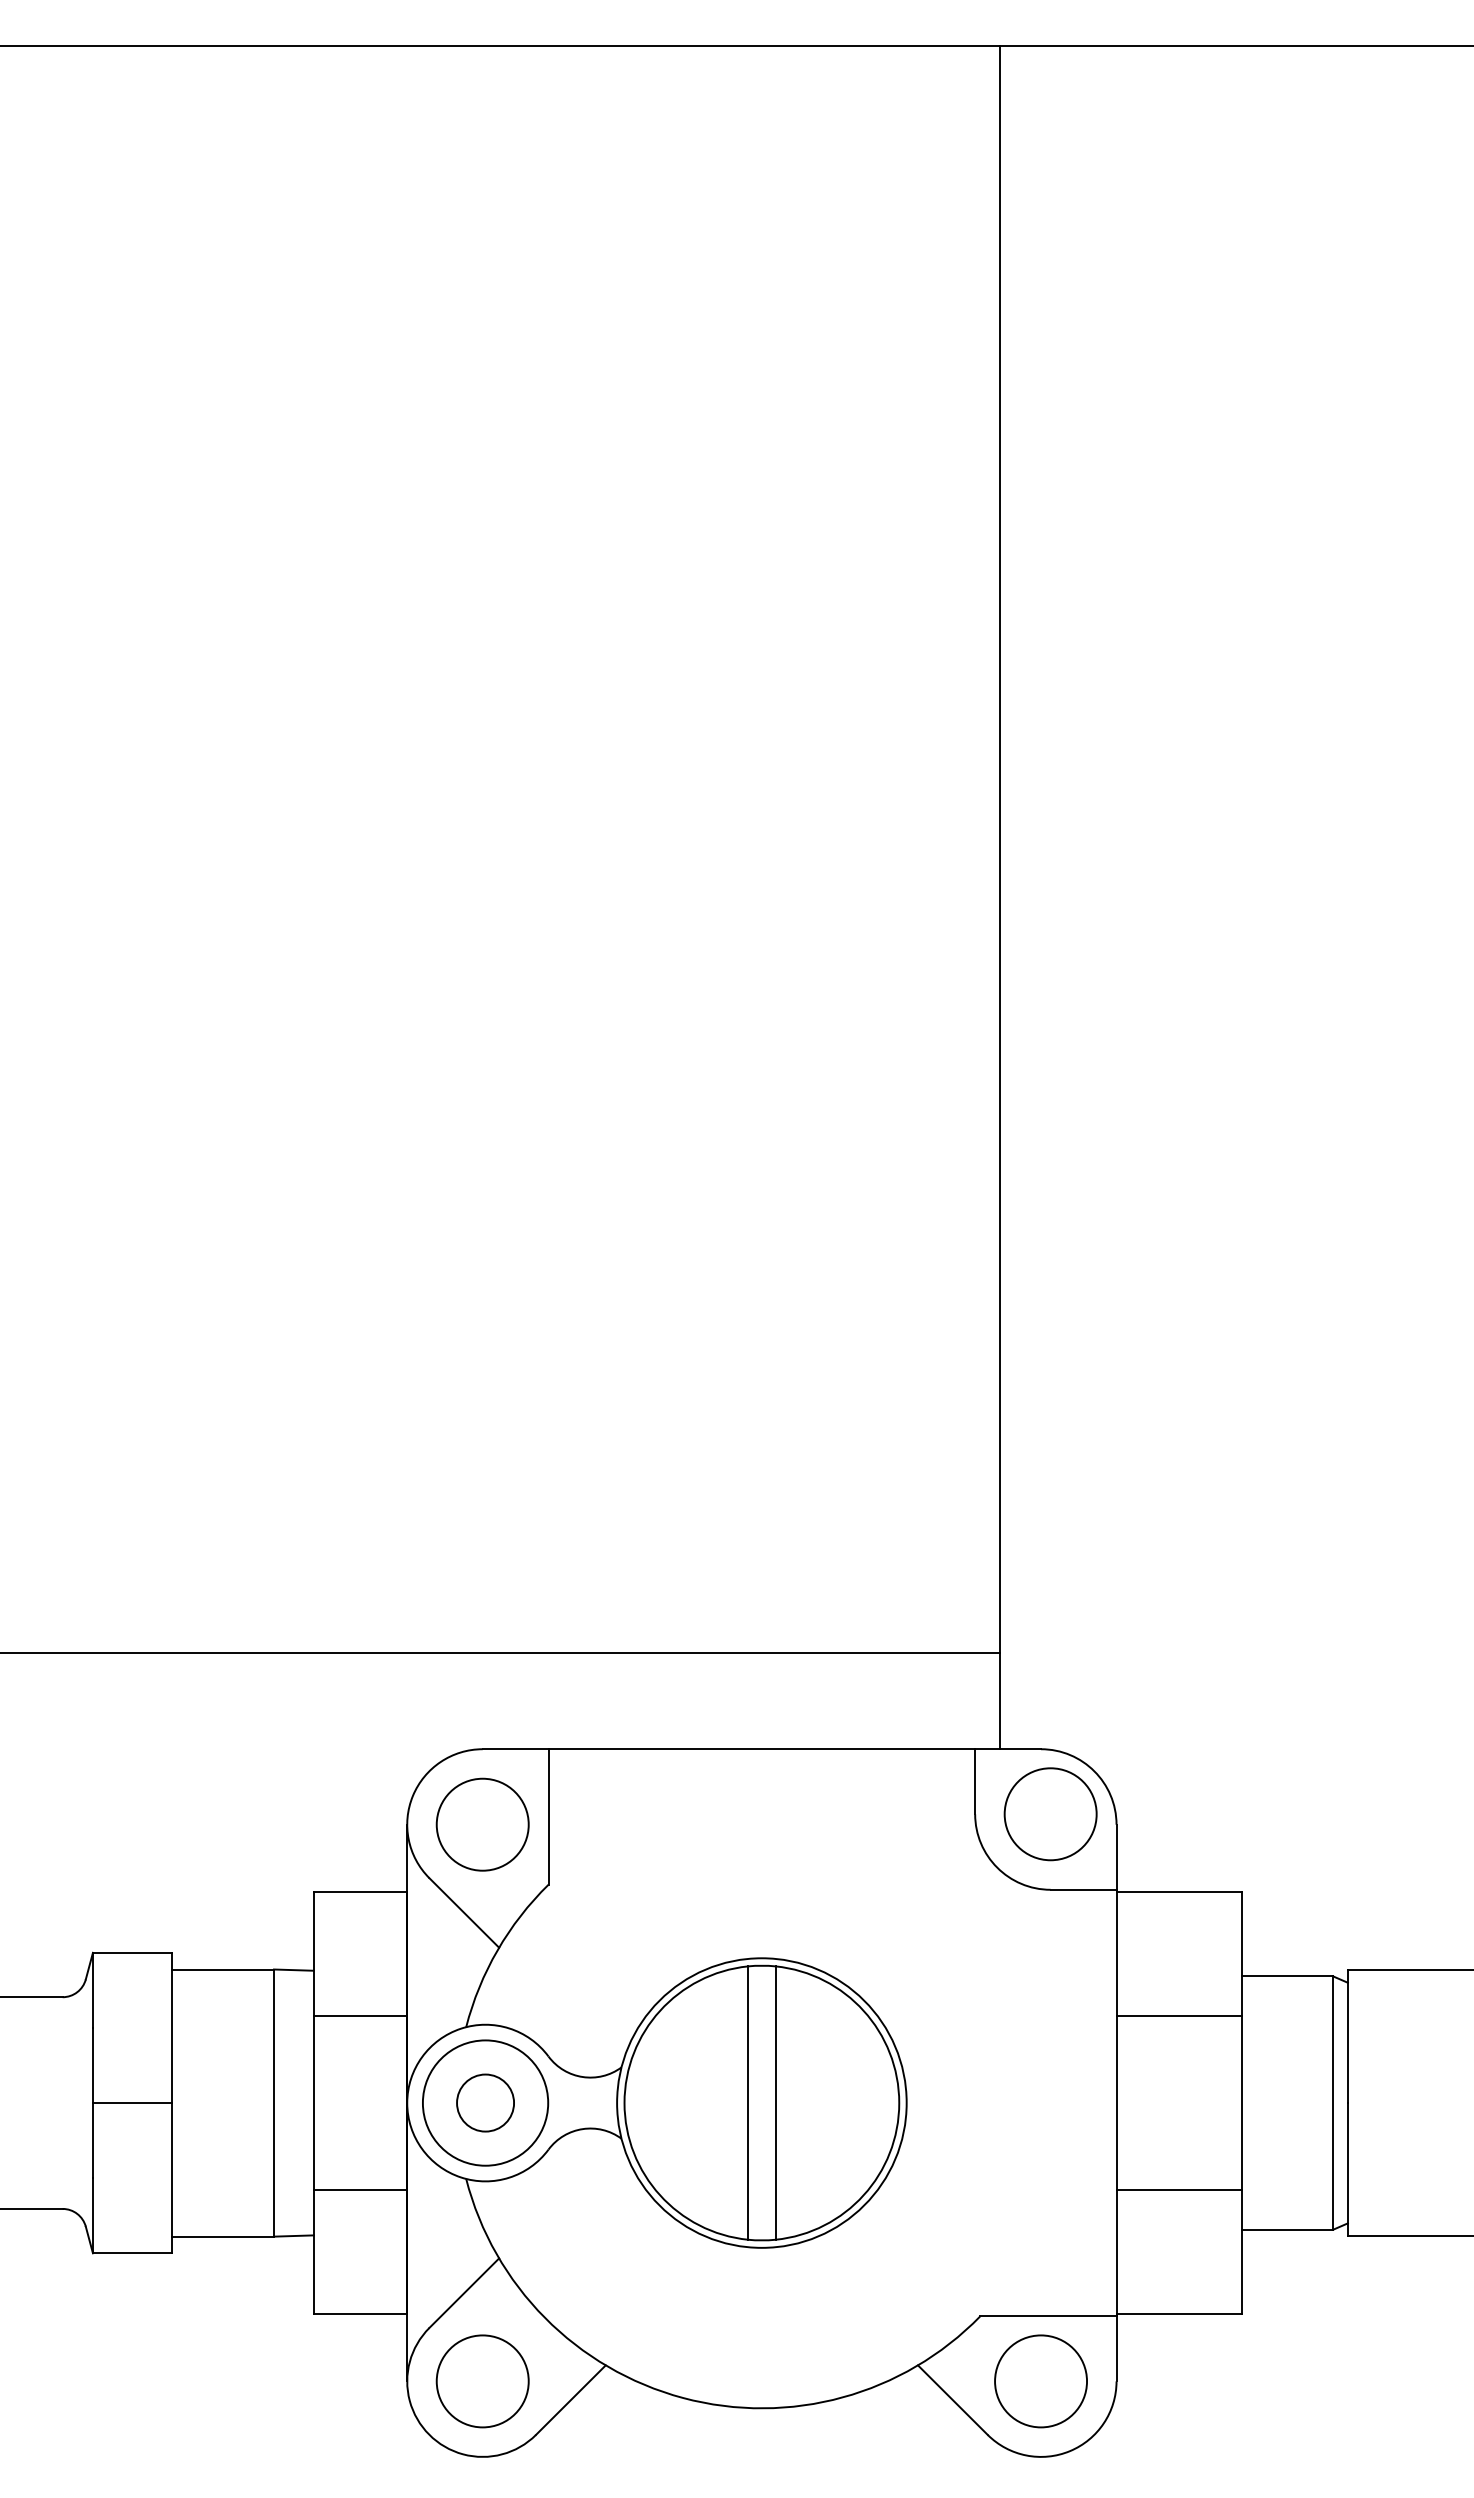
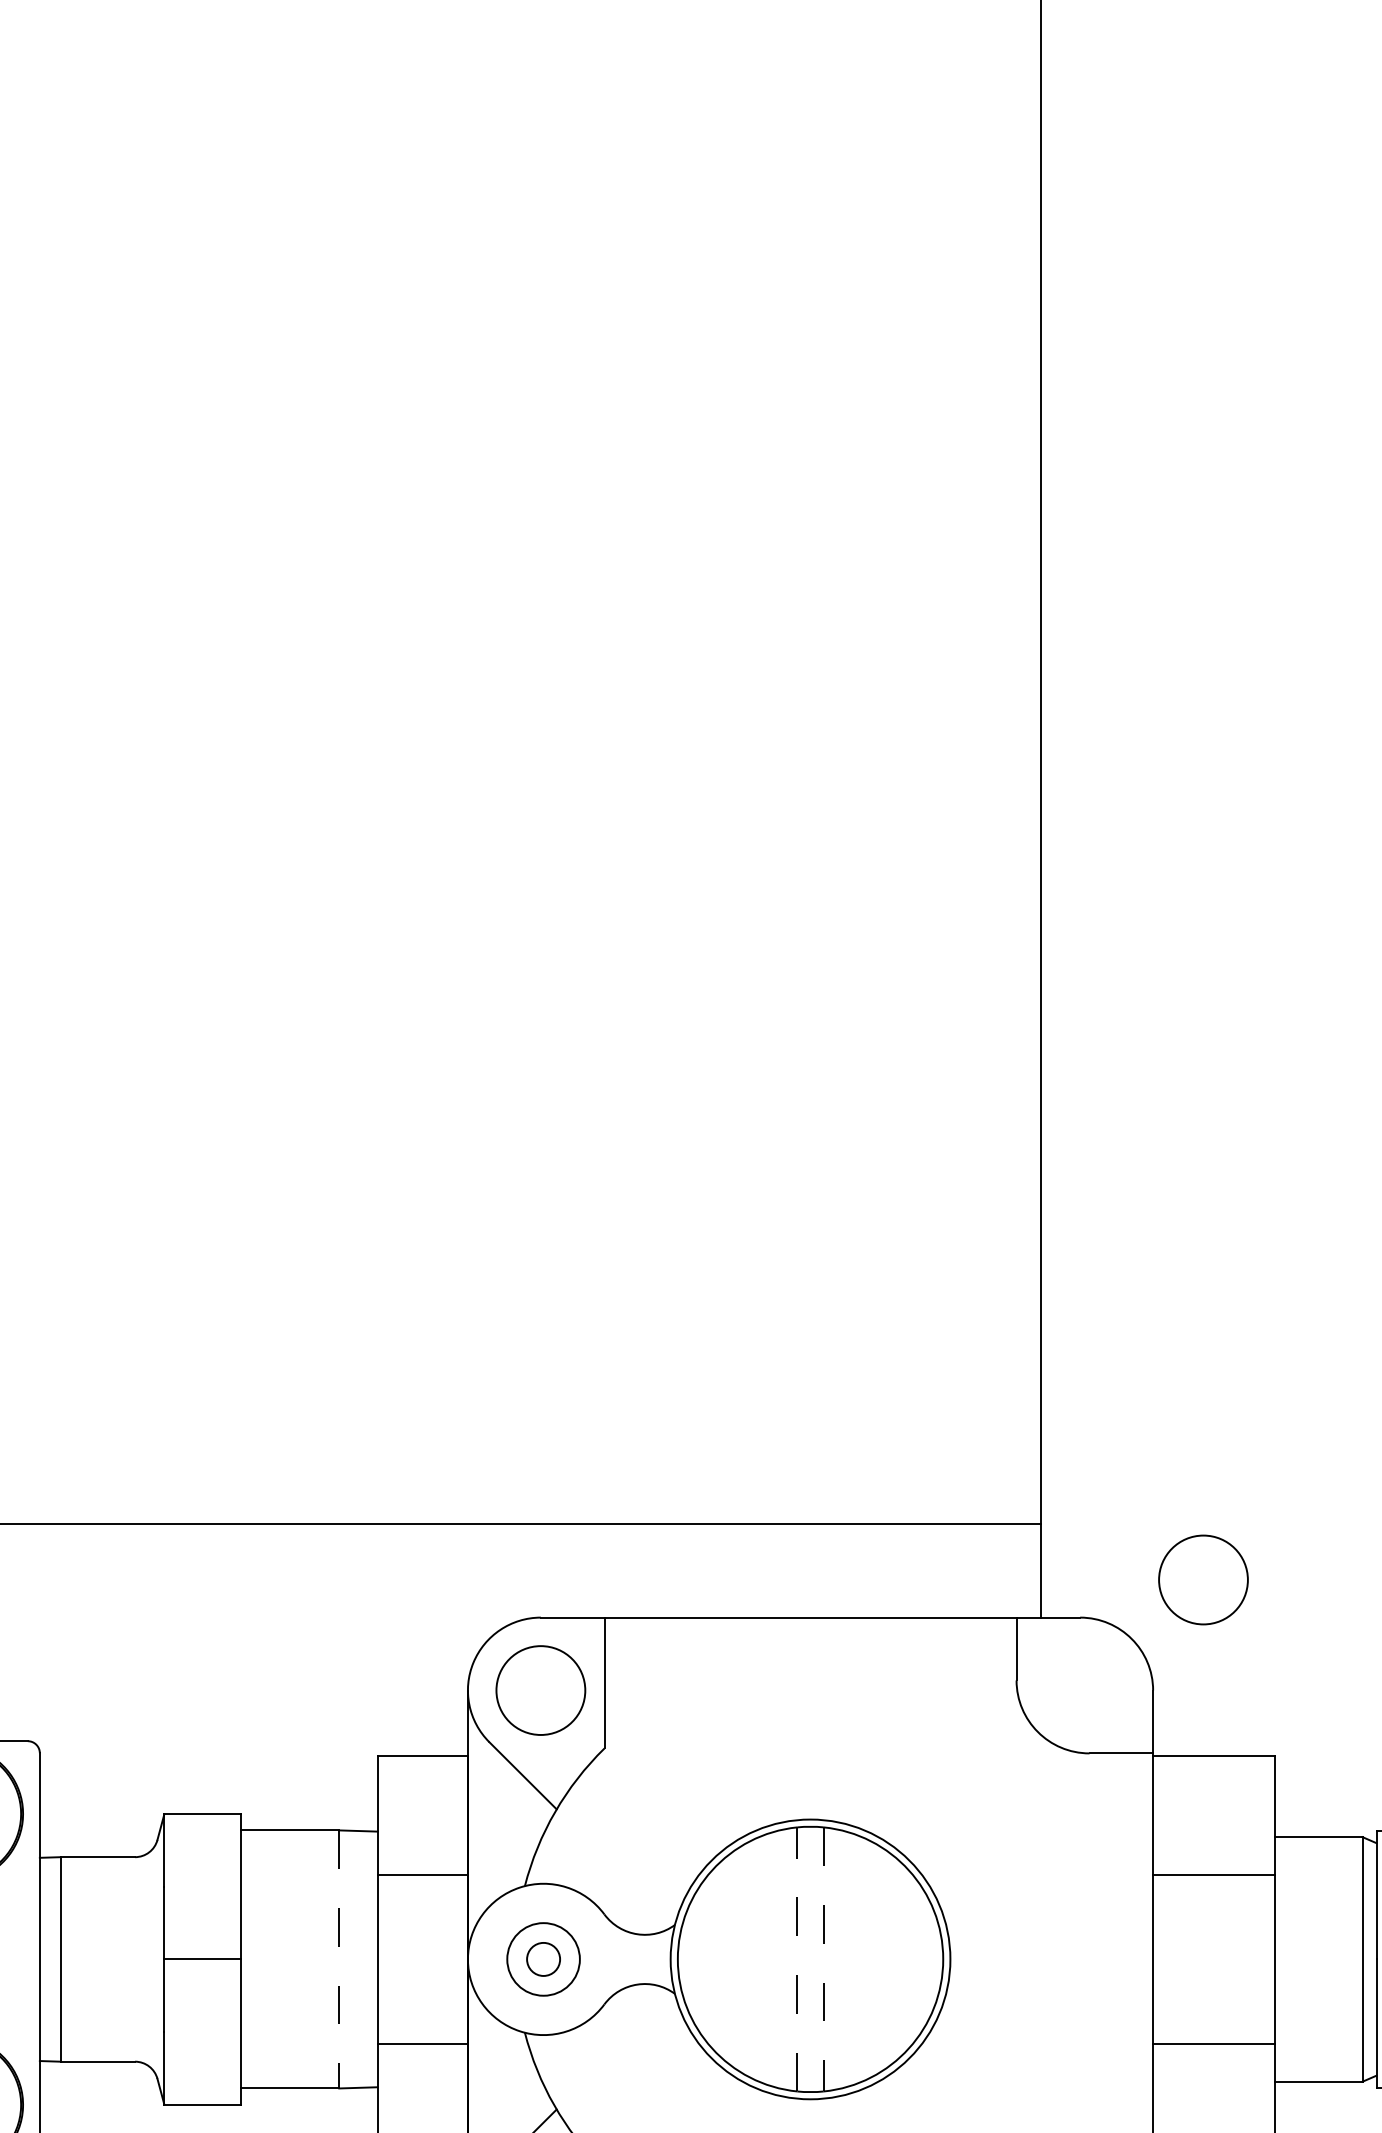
circle: (1050, 1814) -> (1203, 1580), moved
circle: (485, 2102) -> (543, 1958), size x0.6
circle: (485, 2102) -> (543, 1958), size x0.6
line: (274, 2103) -> (339, 1959), solid -> dashed
line: (748, 2103) -> (797, 1959), solid -> dashed
line: (775, 2103) -> (823, 1959), solid -> dashed

